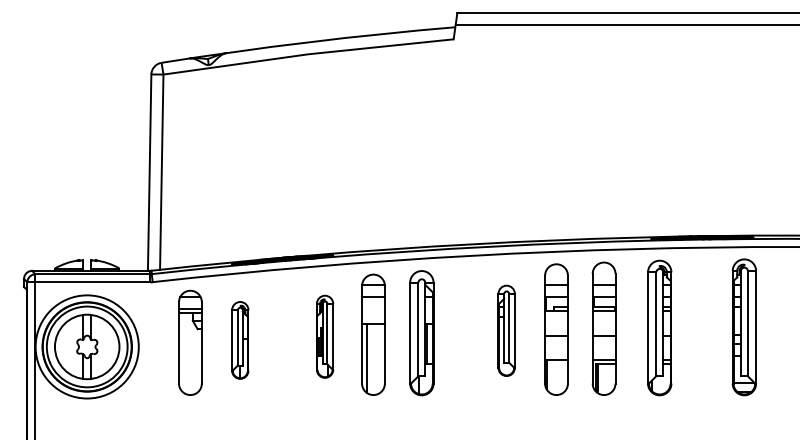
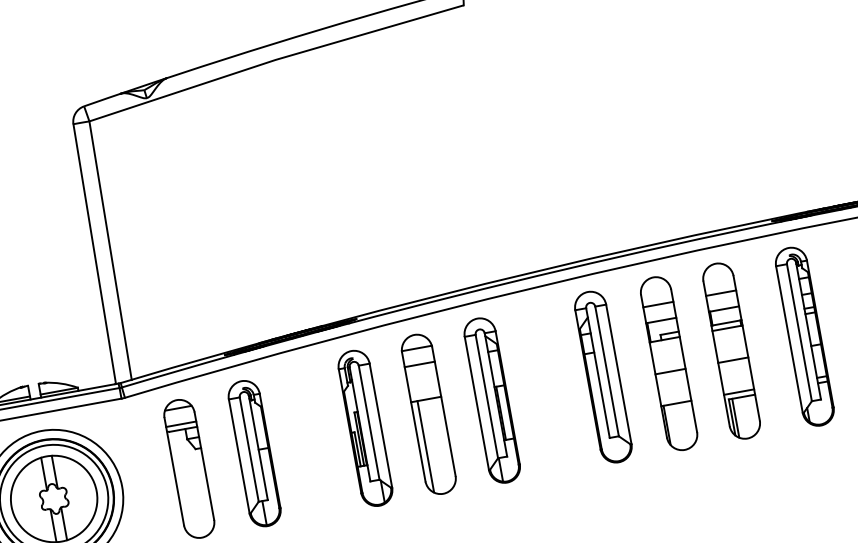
part: (506, 330) -> (603, 376), size x1.43
part: (324, 336) -> (364, 428), size x1.43
part: (239, 340) -> (253, 453), size x1.43

